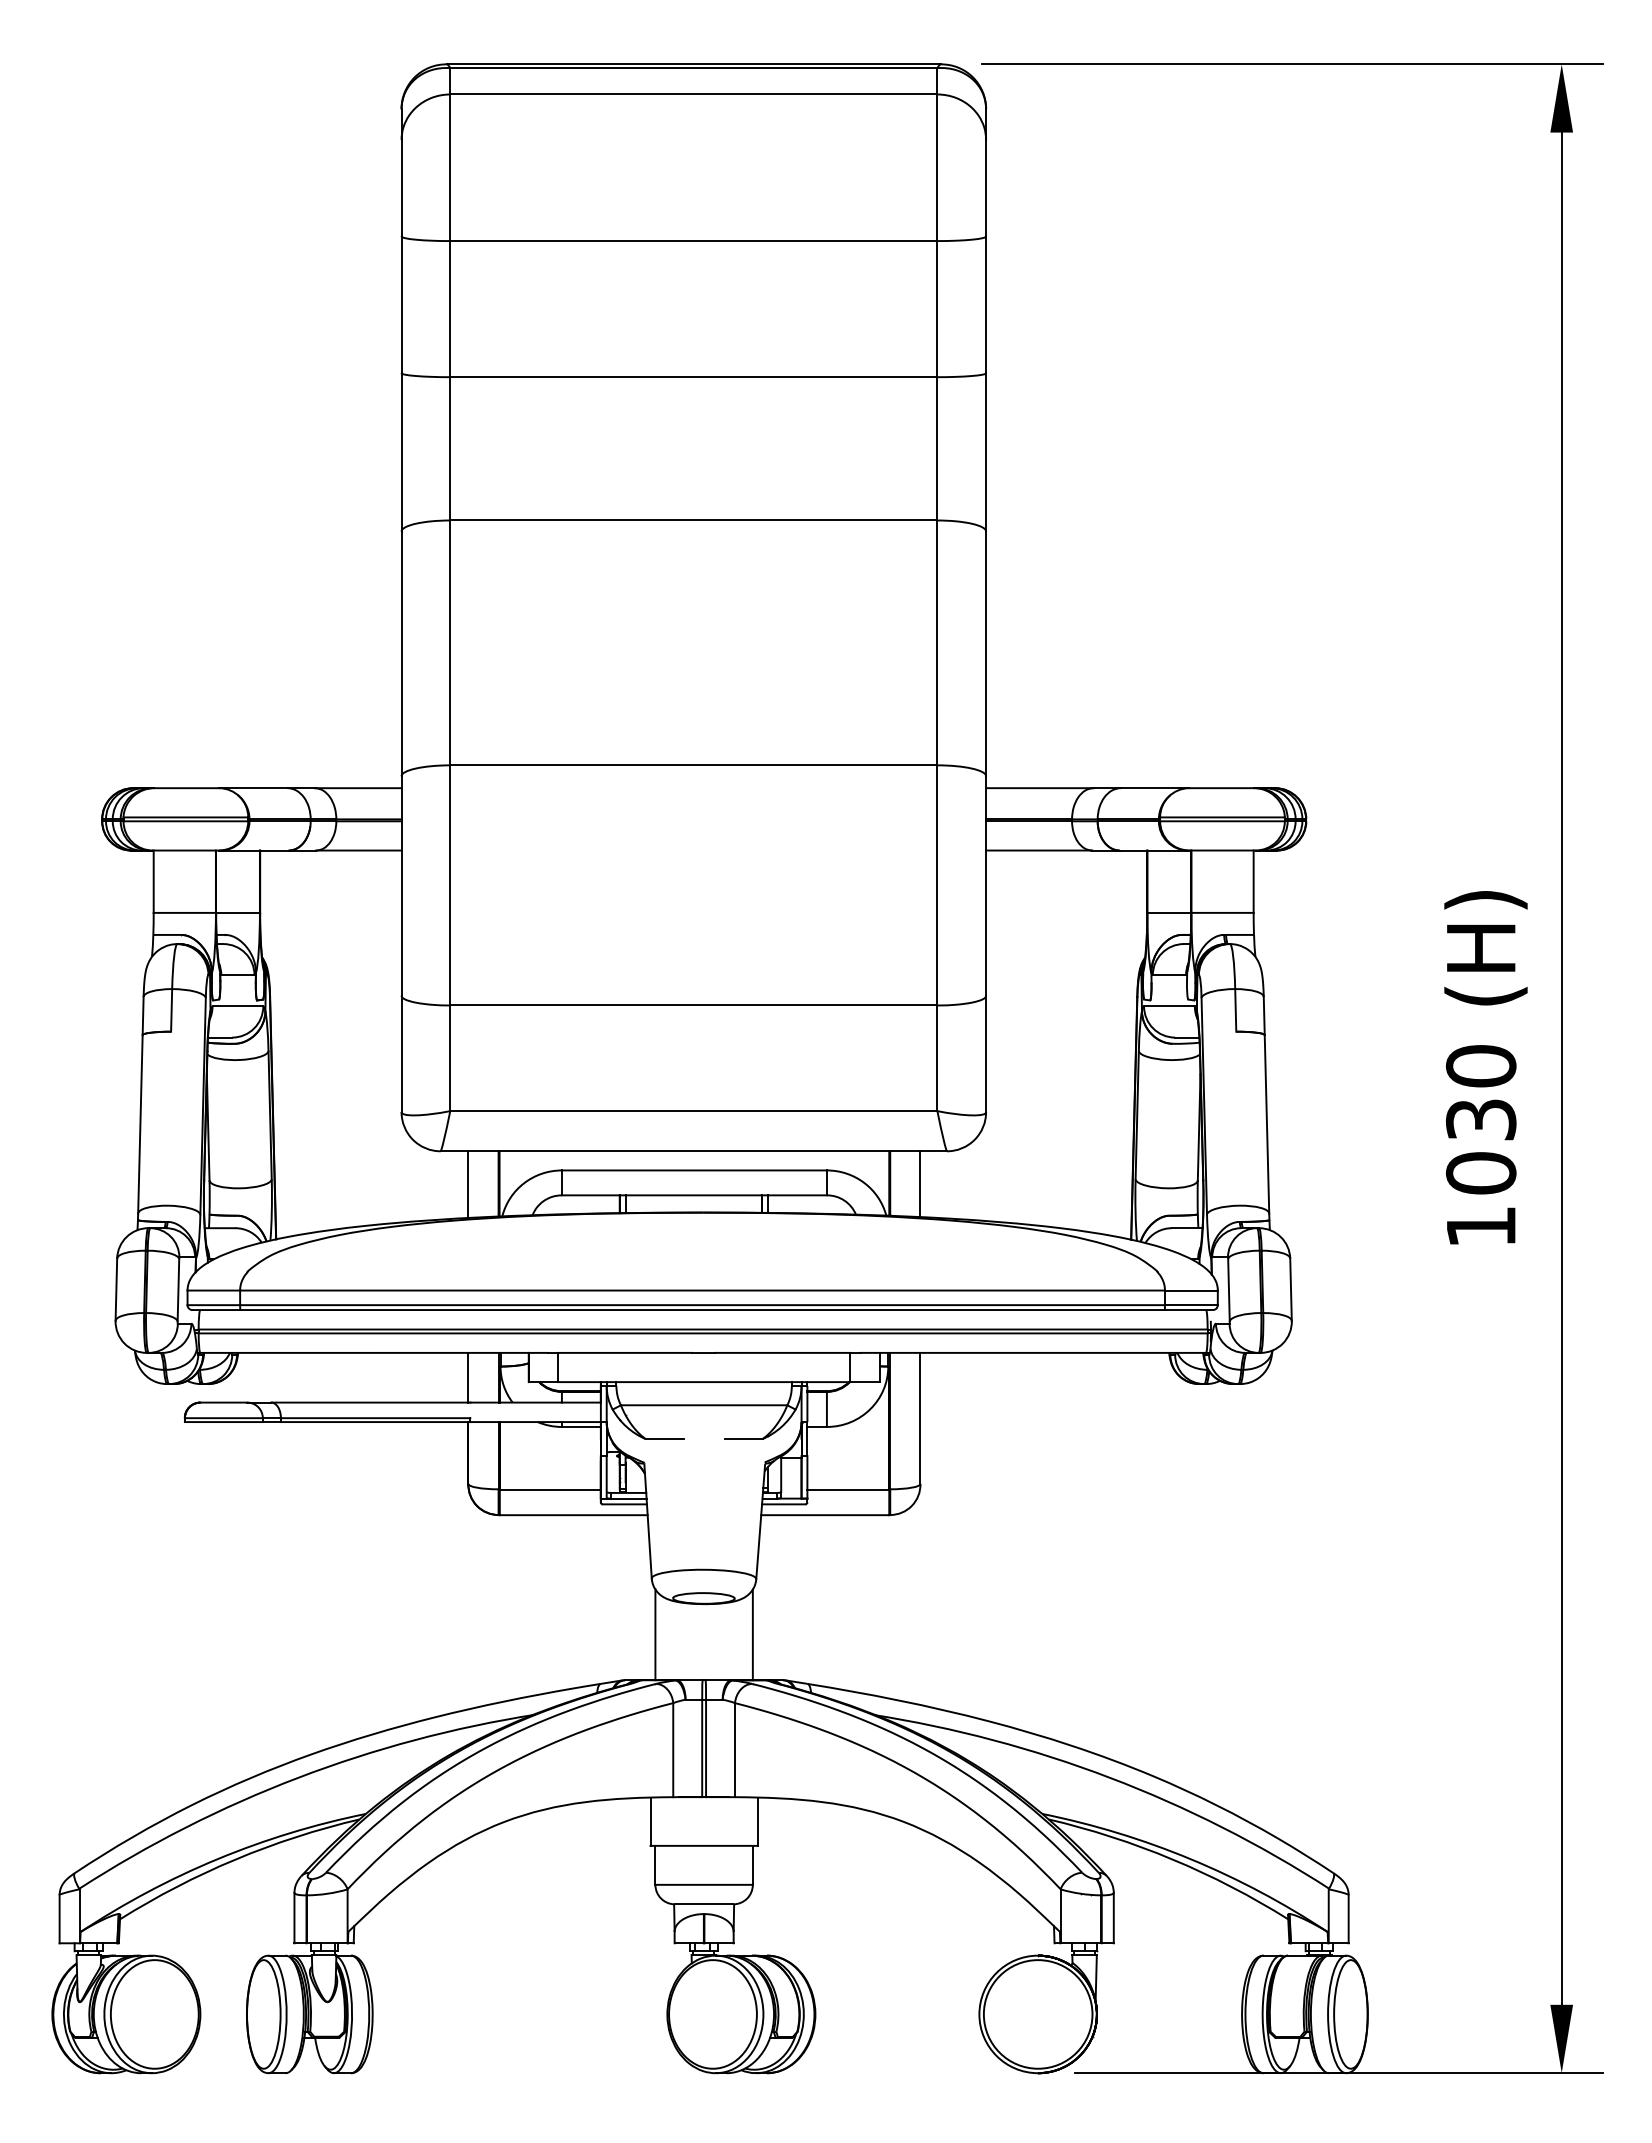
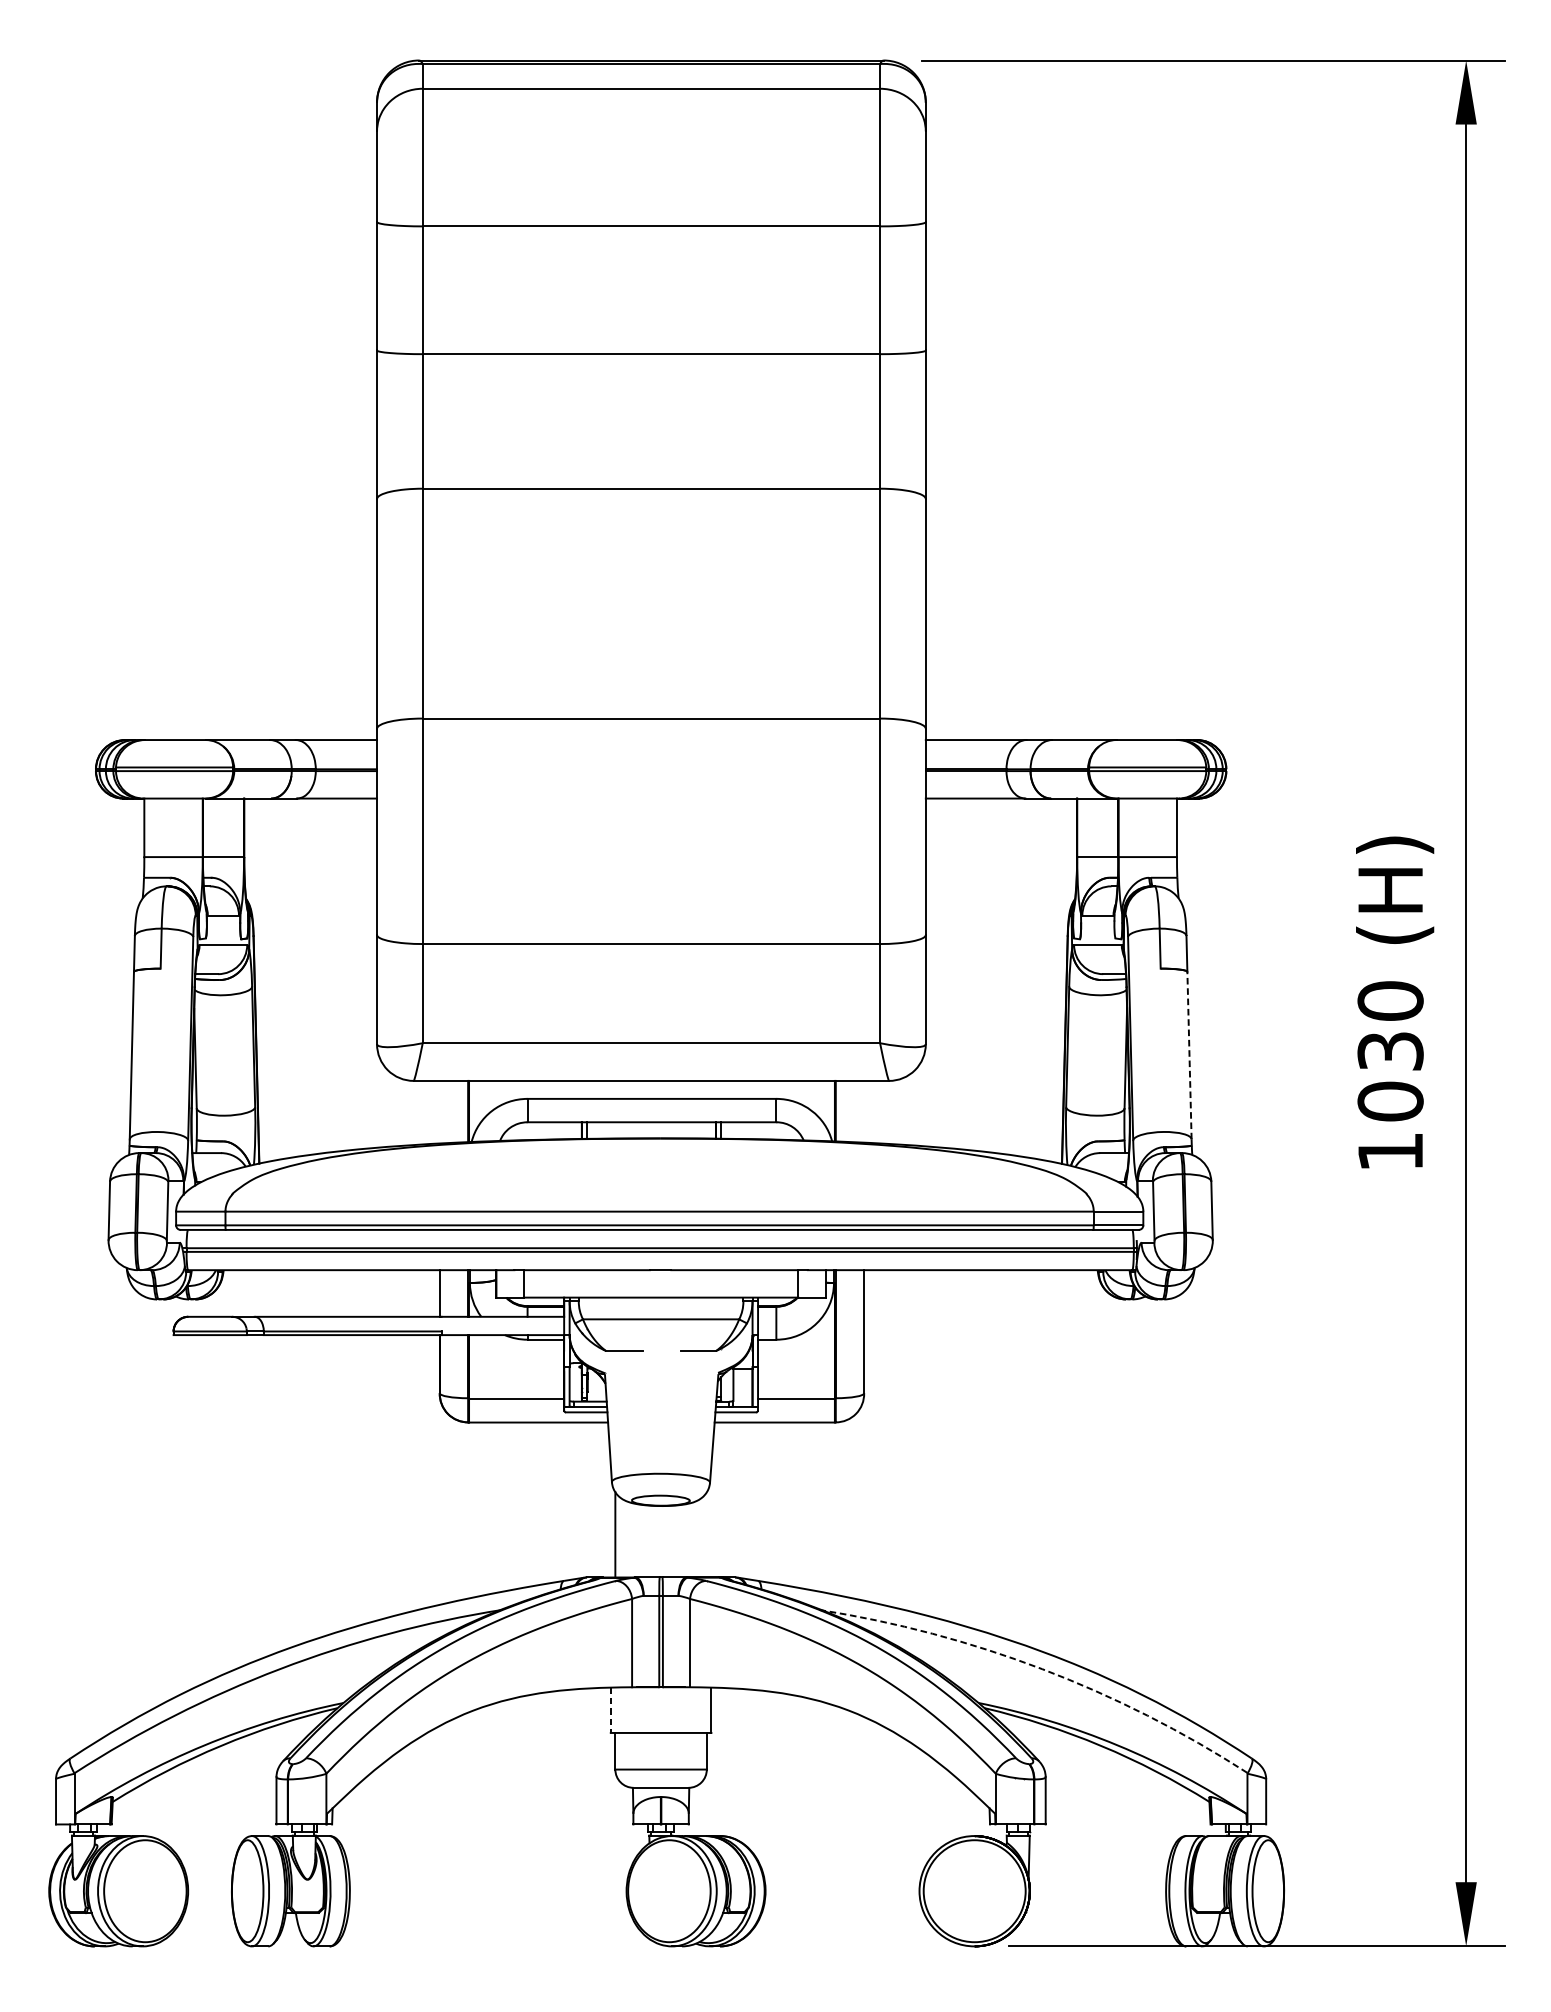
line: (1266, 1123) -> (1189, 1054), solid -> dashed
line: (468, 1184) -> (439, 1112), removed
line: (920, 1184) -> (864, 1112), removed
line: (752, 1634) -> (706, 1534), removed
arc: (1110, 1777) -> (1042, 1668), solid -> dashed
line: (650, 1822) -> (610, 1711), solid -> dashed

